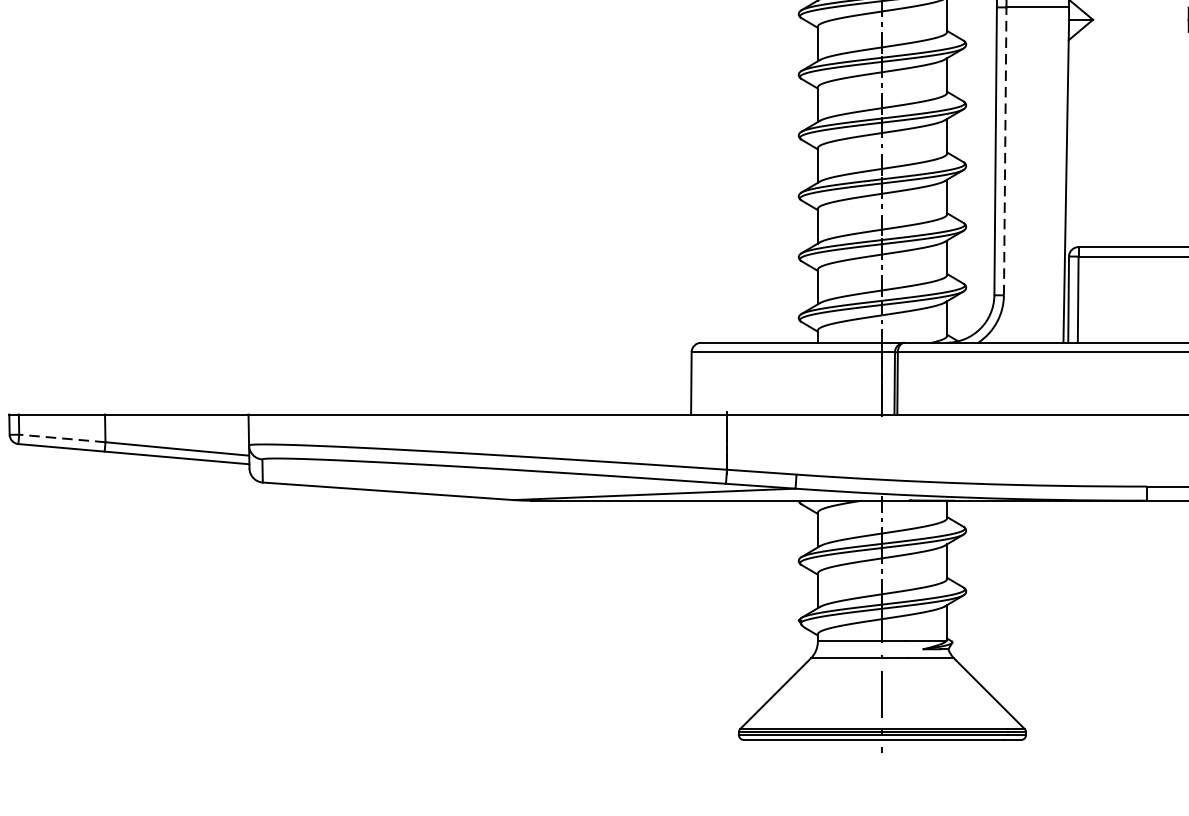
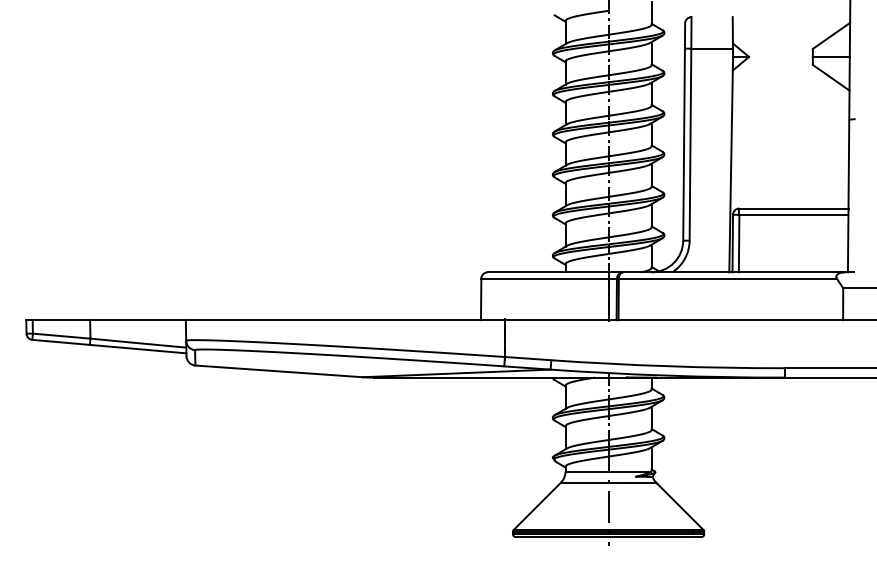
line: (1005, 151) -> (690, 144), dashed -> solid
line: (62, 439) -> (61, 336), dashed -> solid

